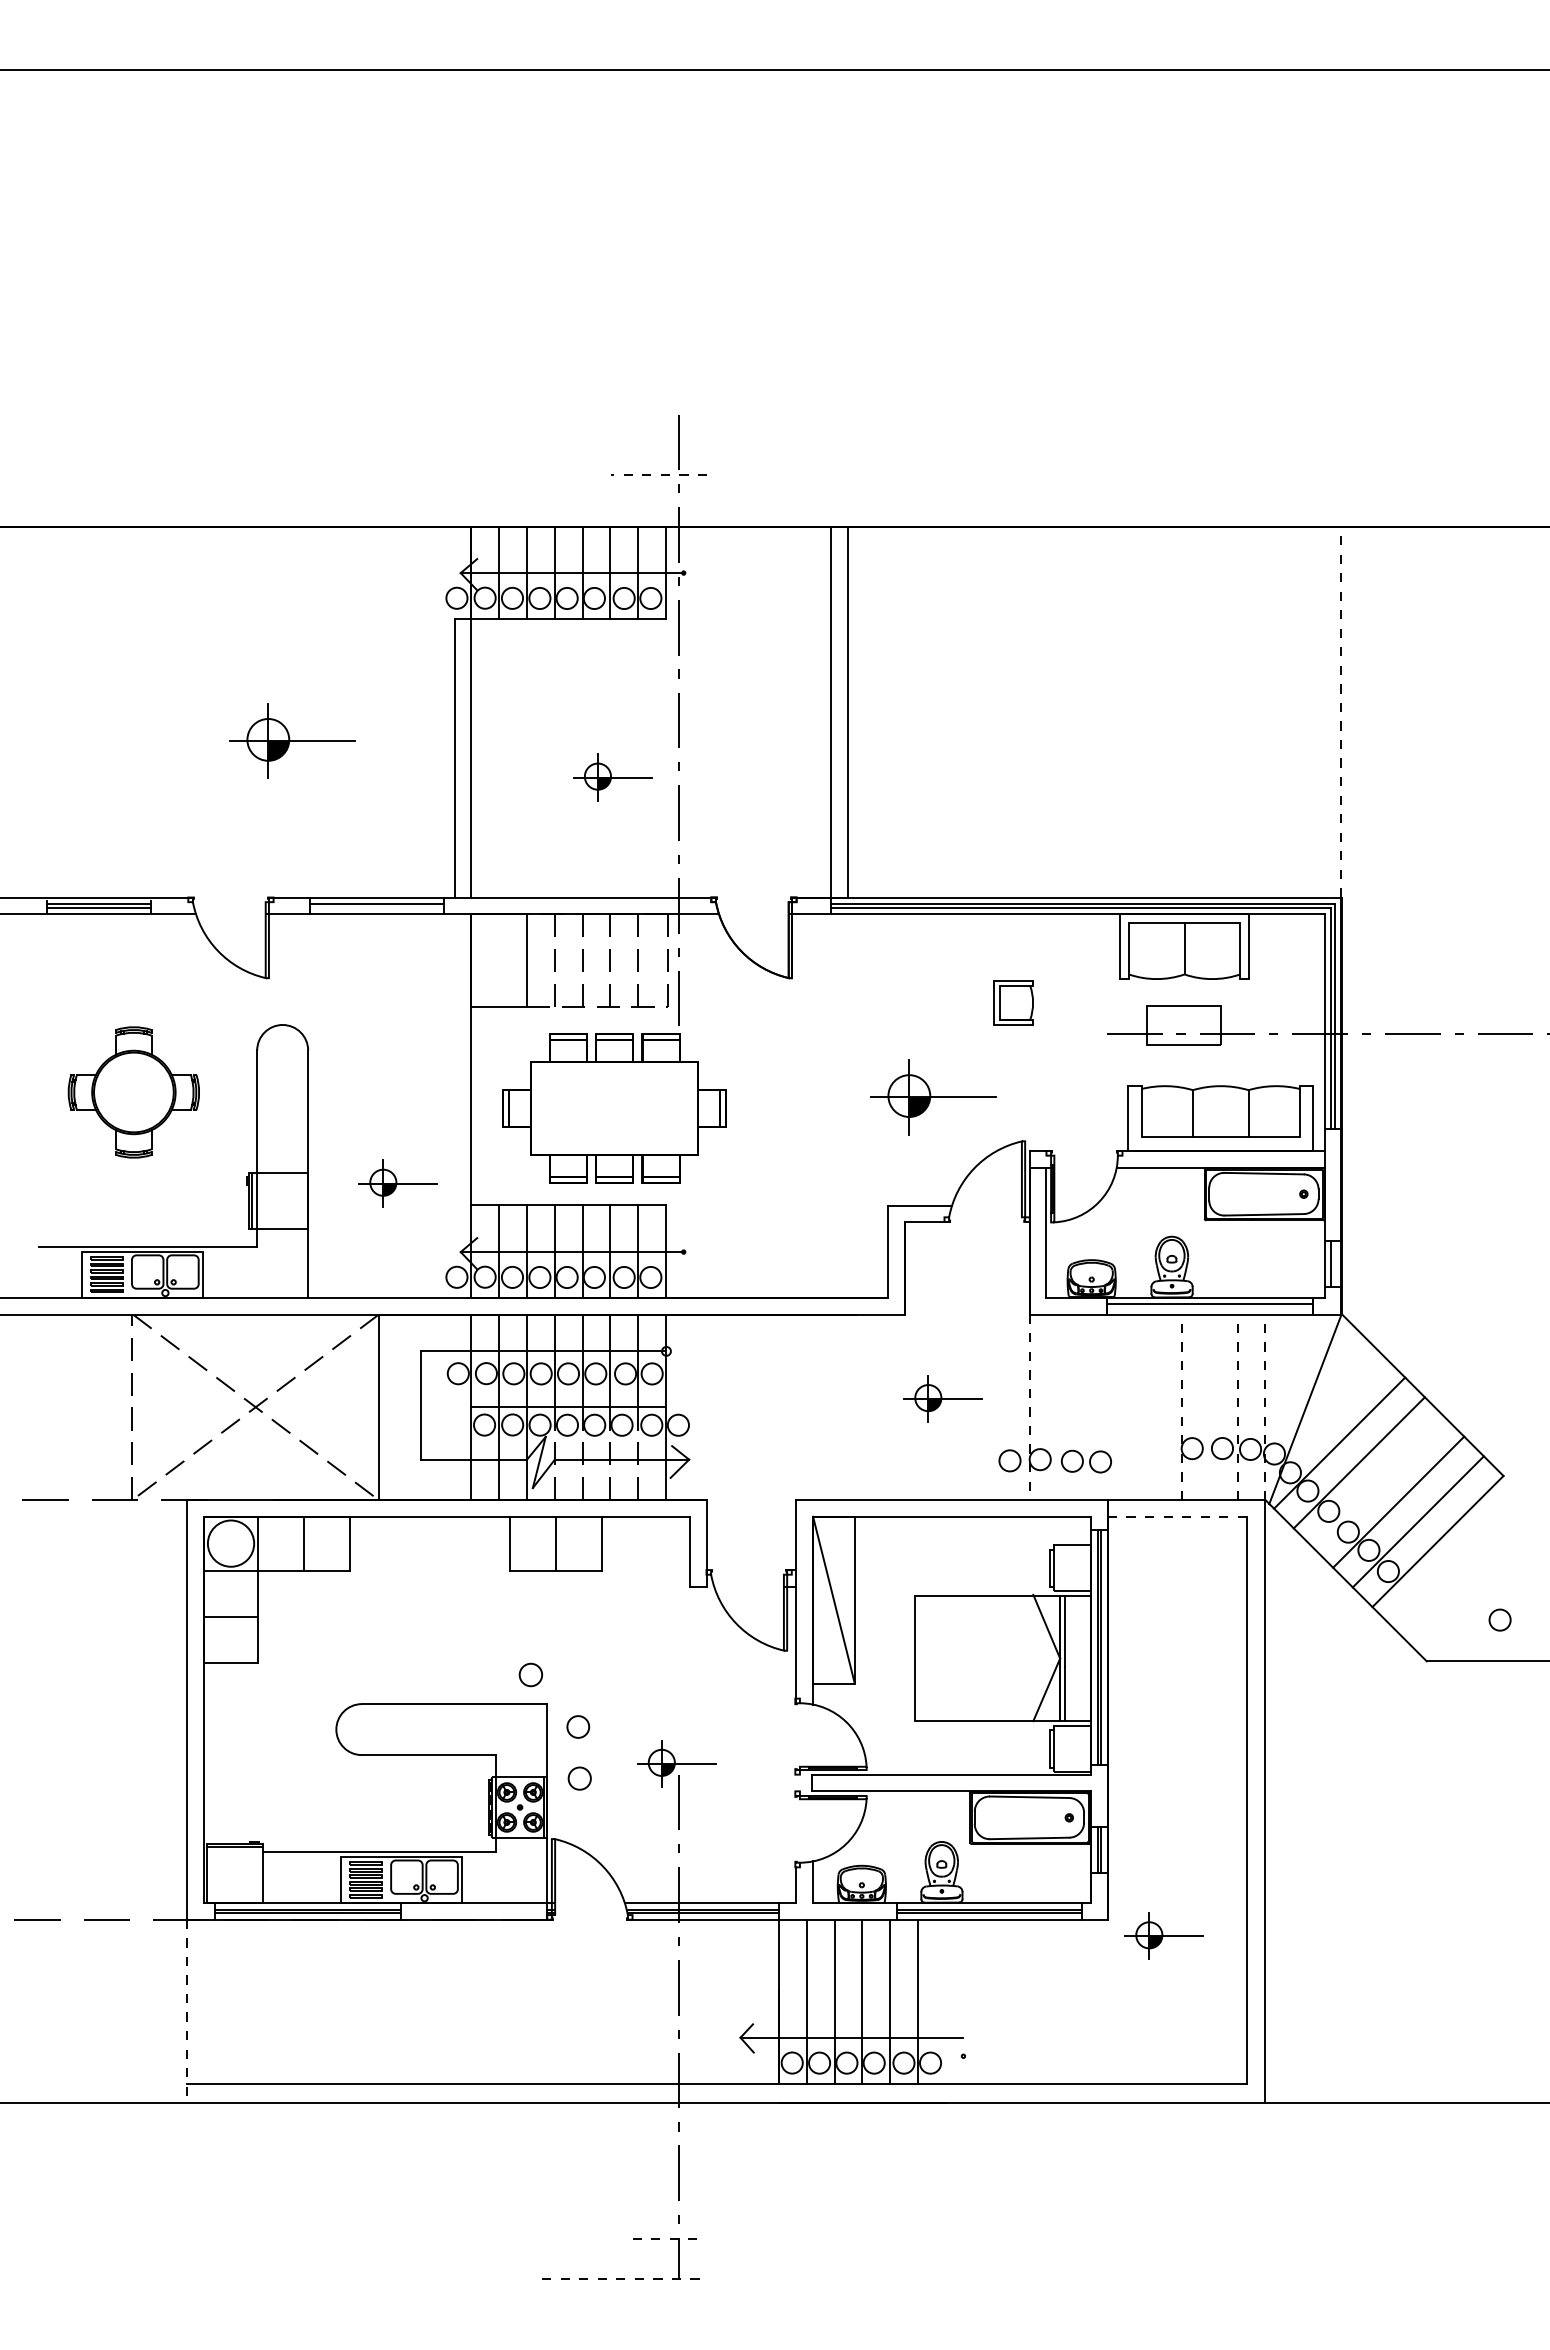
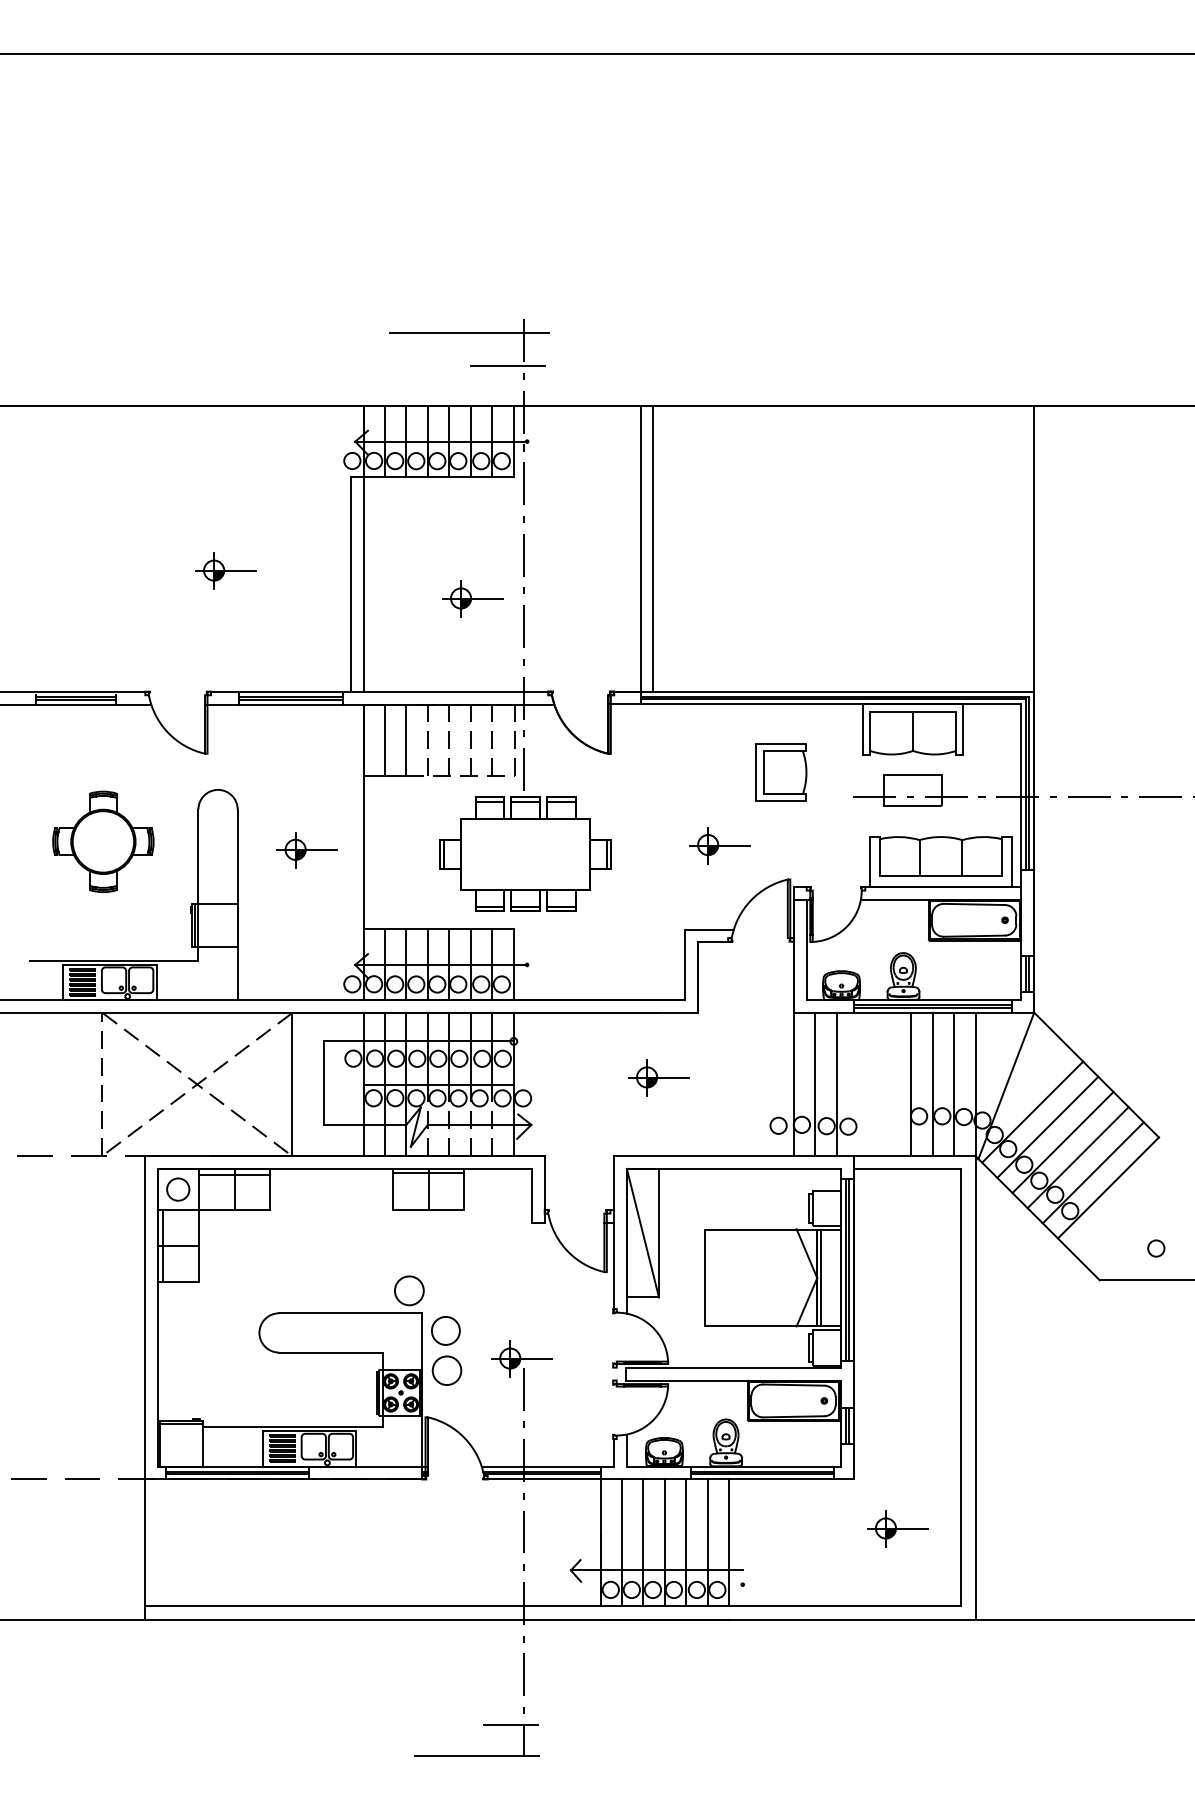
line: (608, 431) -> (469, 332), added
line: (658, 474) -> (507, 365), dashed -> solid
line: (1341, 711) -> (1034, 548), dashed -> solid
part: (292, 741) -> (225, 571), size x0.62
line: (376, 907) -> (290, 699), added
line: (499, 960) -> (385, 740), added
part: (1013, 1002) -> (781, 772), size x1.67
part: (933, 1097) -> (719, 845), size x0.62
part: (614, 1108) -> (525, 854), moved
part: (397, 1183) -> (306, 850), moved
line: (1334, 1263) -> (1028, 973), added
line: (1209, 1308) -> (932, 1008), added
part: (942, 1398) -> (657, 1077), moved
line: (1029, 1407) -> (793, 1084), dashed -> solid
line: (1057, 1407) -> (815, 1084), added
line: (1085, 1407) -> (836, 1084), added
line: (1182, 1407) -> (911, 1084), dashed -> solid
line: (1209, 1407) -> (932, 1084), added
line: (1237, 1407) -> (953, 1084), dashed -> solid
line: (1265, 1407) -> (975, 1084), dashed -> solid
line: (1378, 1482) -> (1062, 1142), added
line: (1177, 1516) -> (907, 1168), dashed -> solid
line: (555, 1521) -> (428, 1172), added
line: (304, 1524) -> (234, 1174), added
circle: (230, 1543) -> (177, 1189), size x0.62
line: (211, 1616) -> (163, 1245), added
circle: (530, 1674) -> (409, 1290), size x1.67
circle: (578, 1726) -> (446, 1330), size x1.67
circle: (579, 1778) -> (446, 1370), size x1.67
part: (1163, 1935) -> (896, 1528), moved
line: (945, 2001) -> (728, 1542), added
line: (187, 2011) -> (144, 1550), dashed -> solid
line: (661, 2238) -> (510, 1725), dashed -> solid
line: (618, 2278) -> (476, 1755), dashed -> solid

